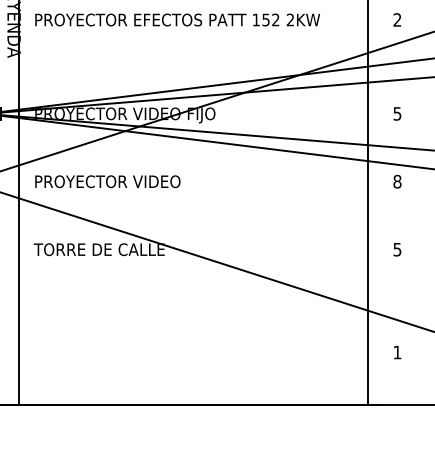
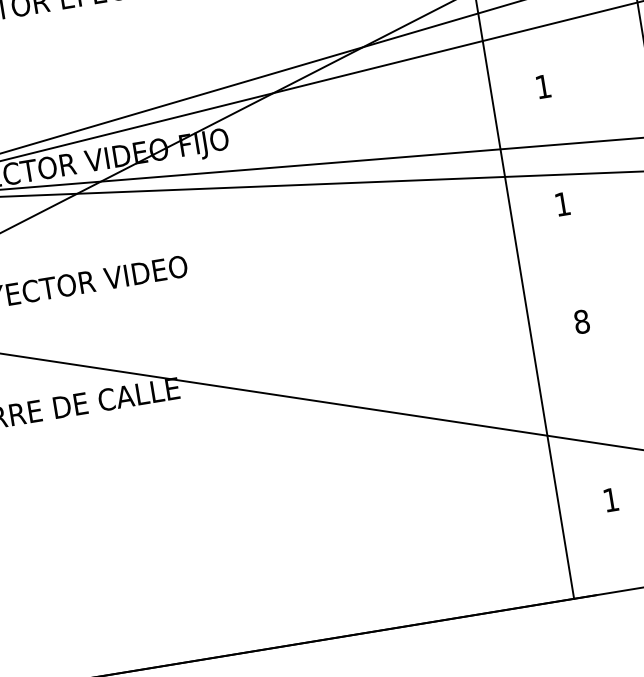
text: (397, 113) -> (543, 86), 5 -> 1
text: (397, 181) -> (562, 203), 8 -> 1
text: (397, 249) -> (581, 321), 5 -> 8

